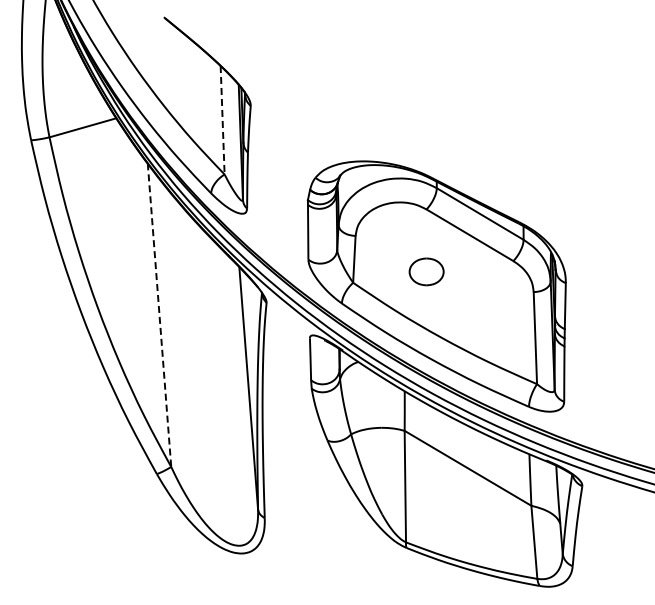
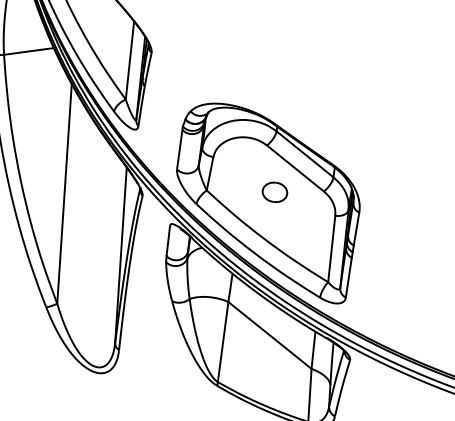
line: (222, 120) -> (129, 60), dashed -> solid
part: (426, 271) -> (274, 192), moved
line: (159, 315) -> (64, 193), dashed -> solid

